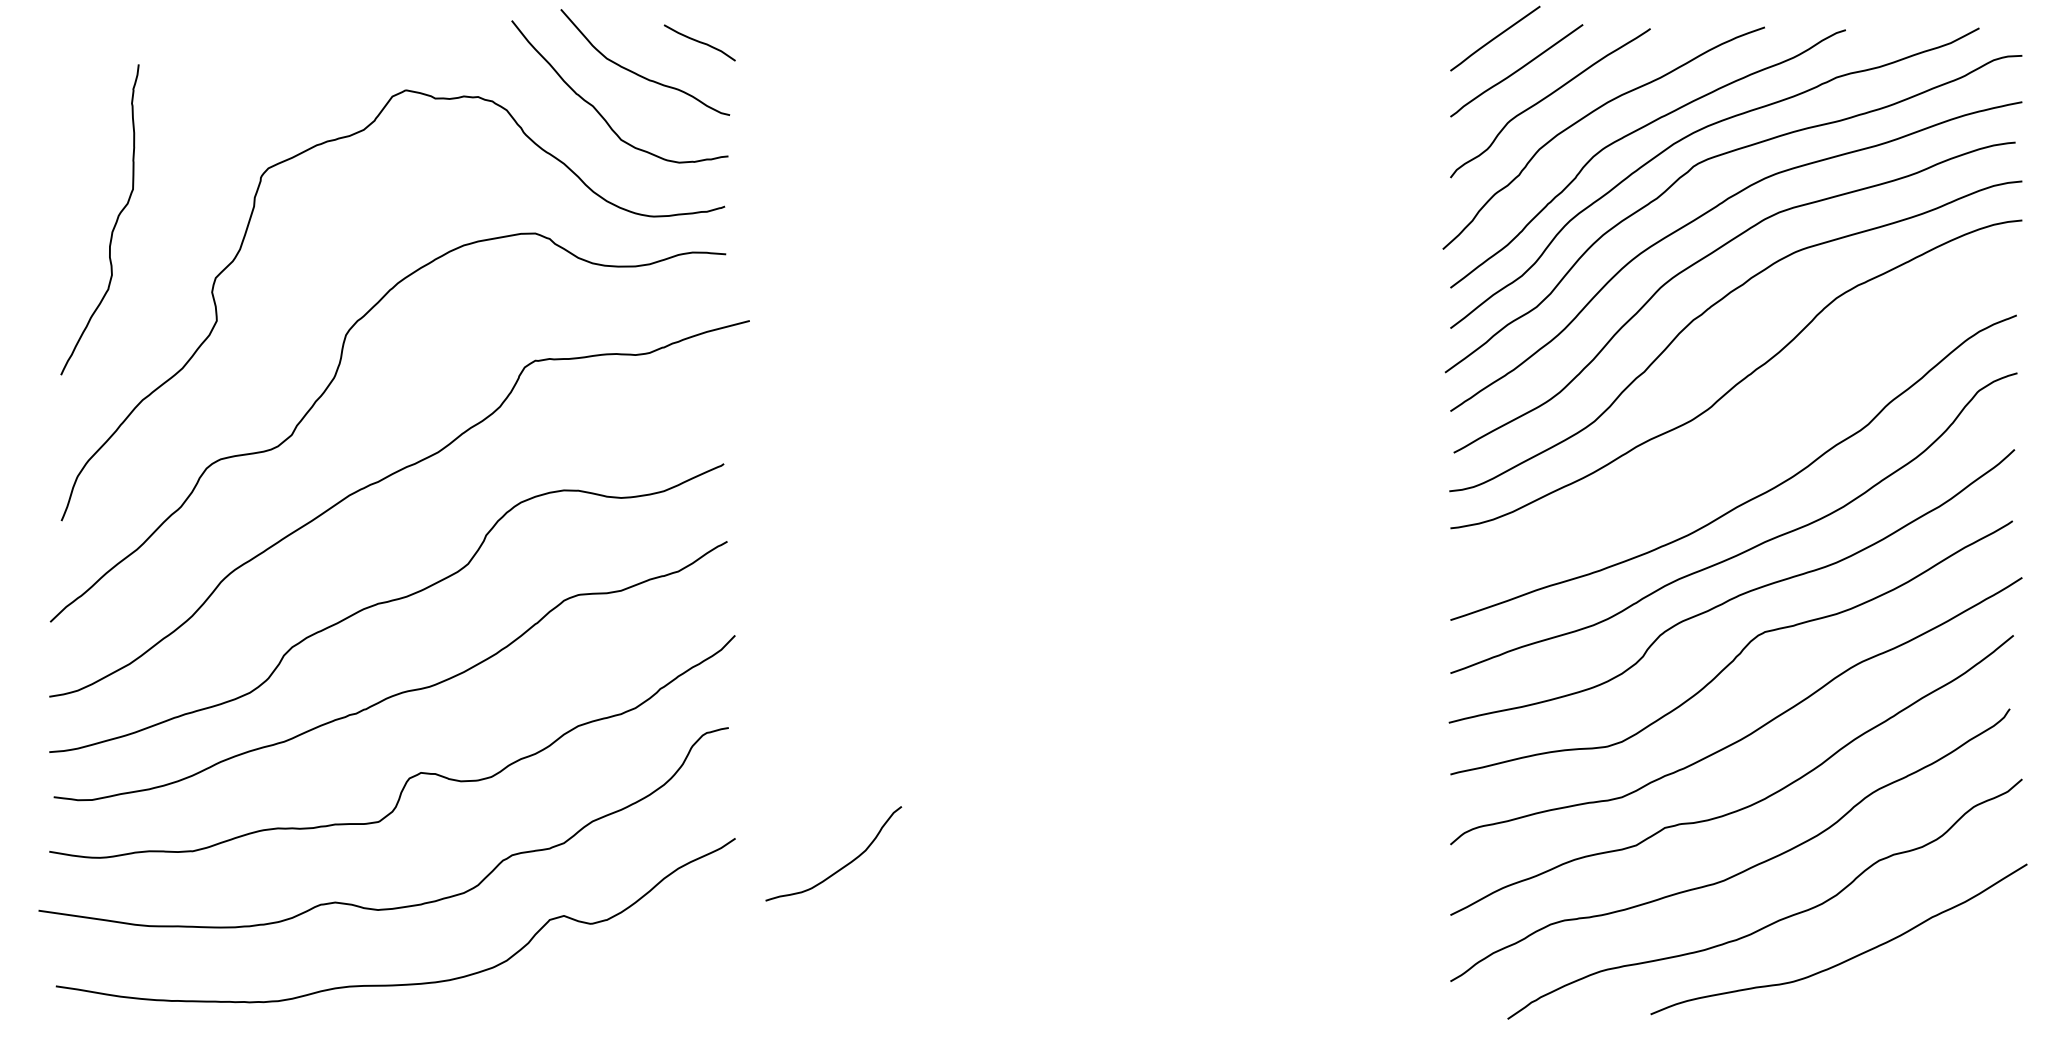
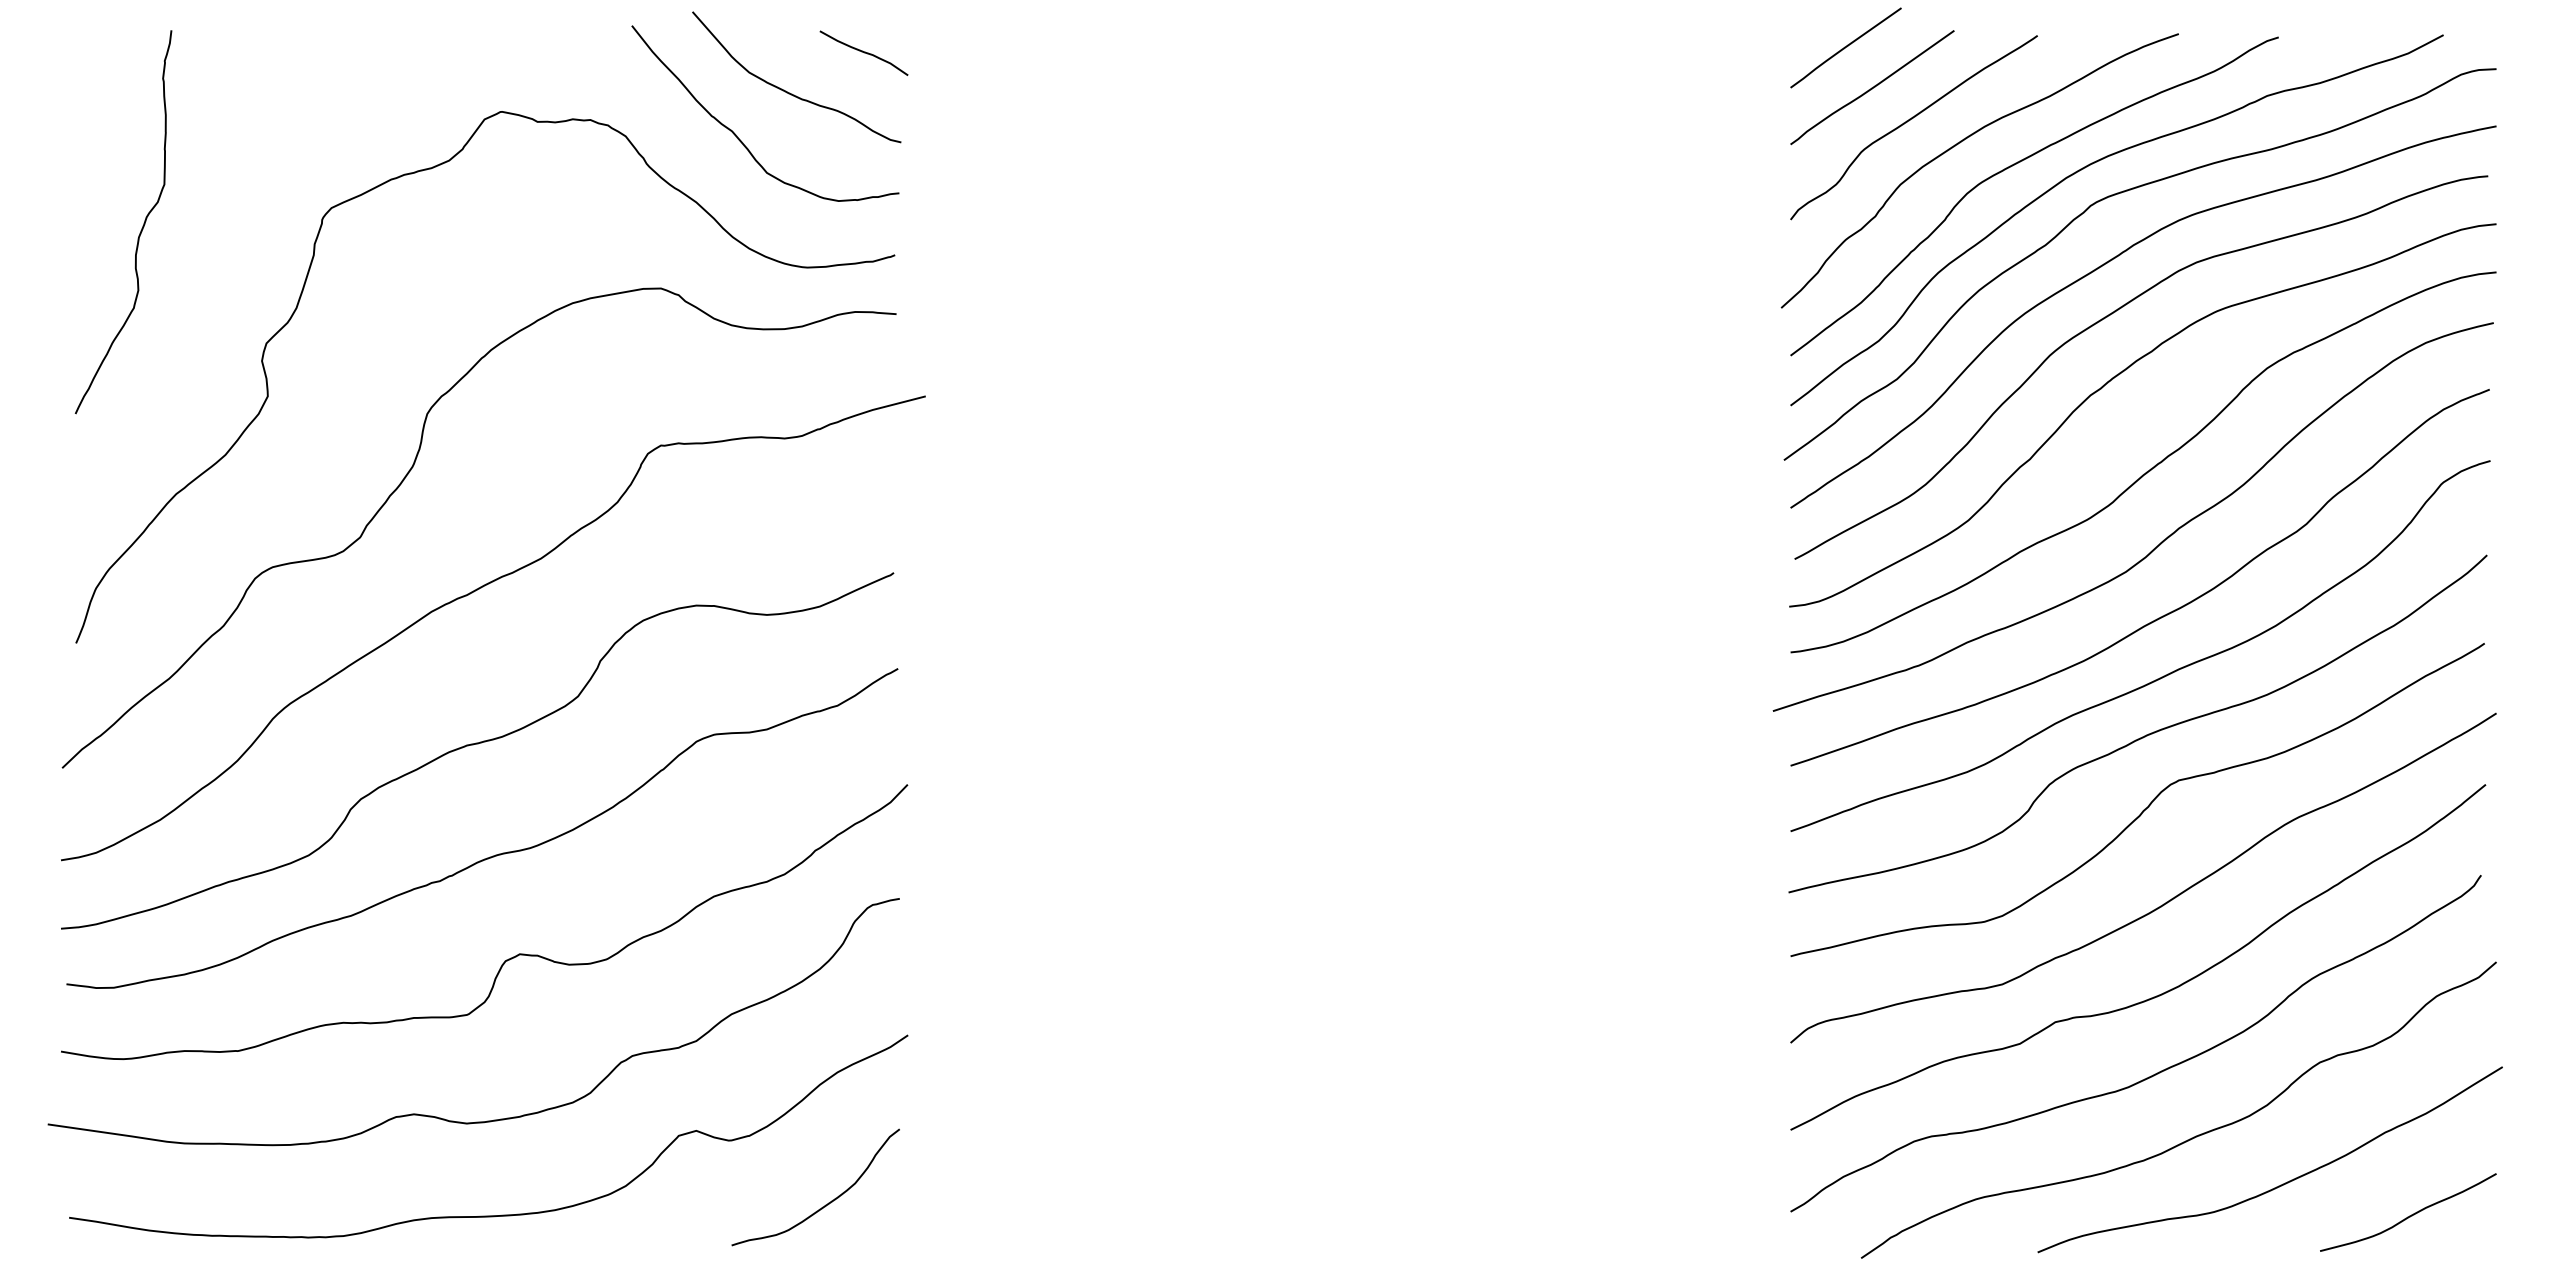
curve: (113, 226) -> (140, 230), moved
curve: (1749, 439) -> (2159, 542), added
curve: (841, 867) -> (825, 1204), moved
curve: (1951, 984) -> (2409, 1215), added

